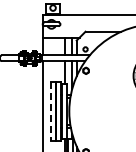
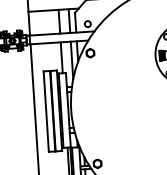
line: (51, 111) -> (46, 111), dashed -> solid

